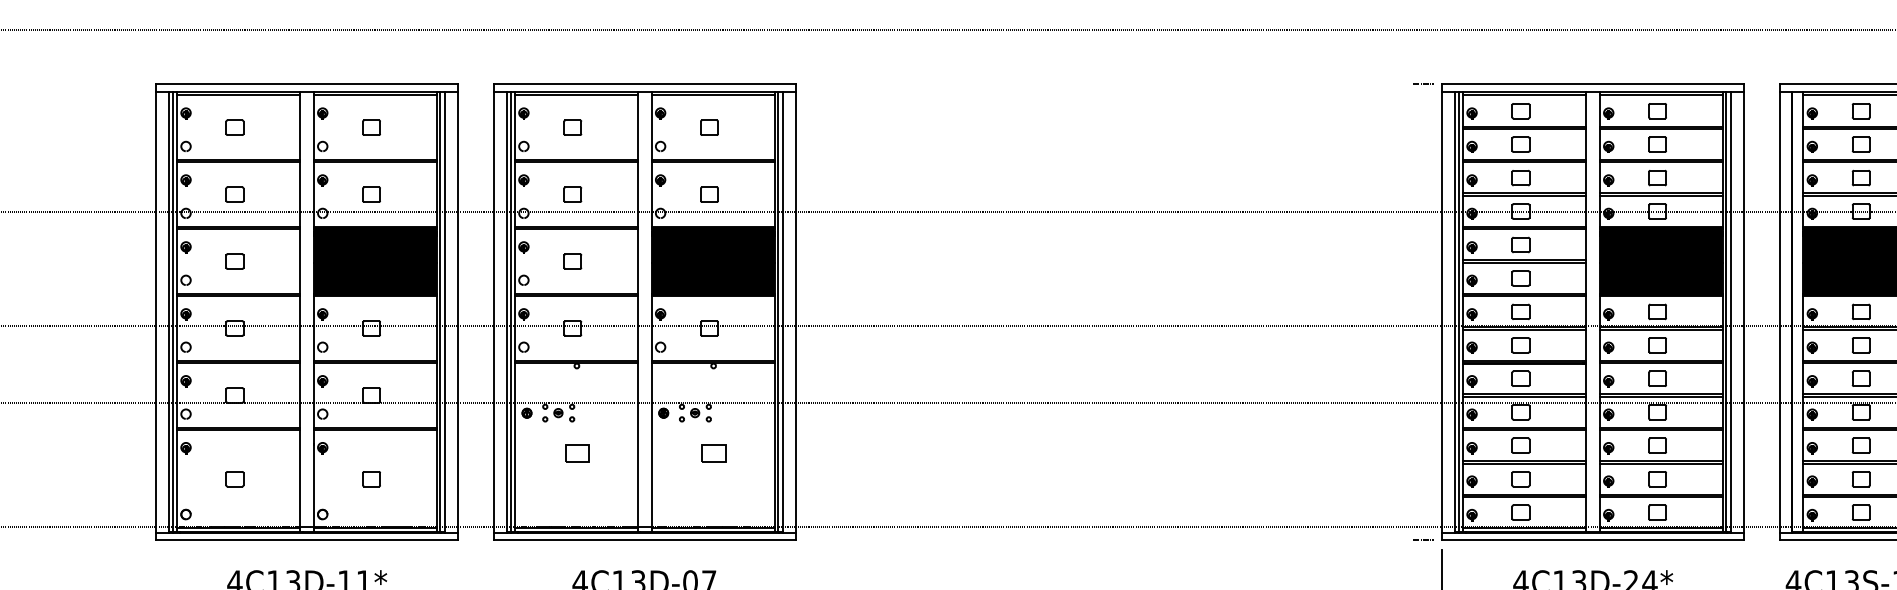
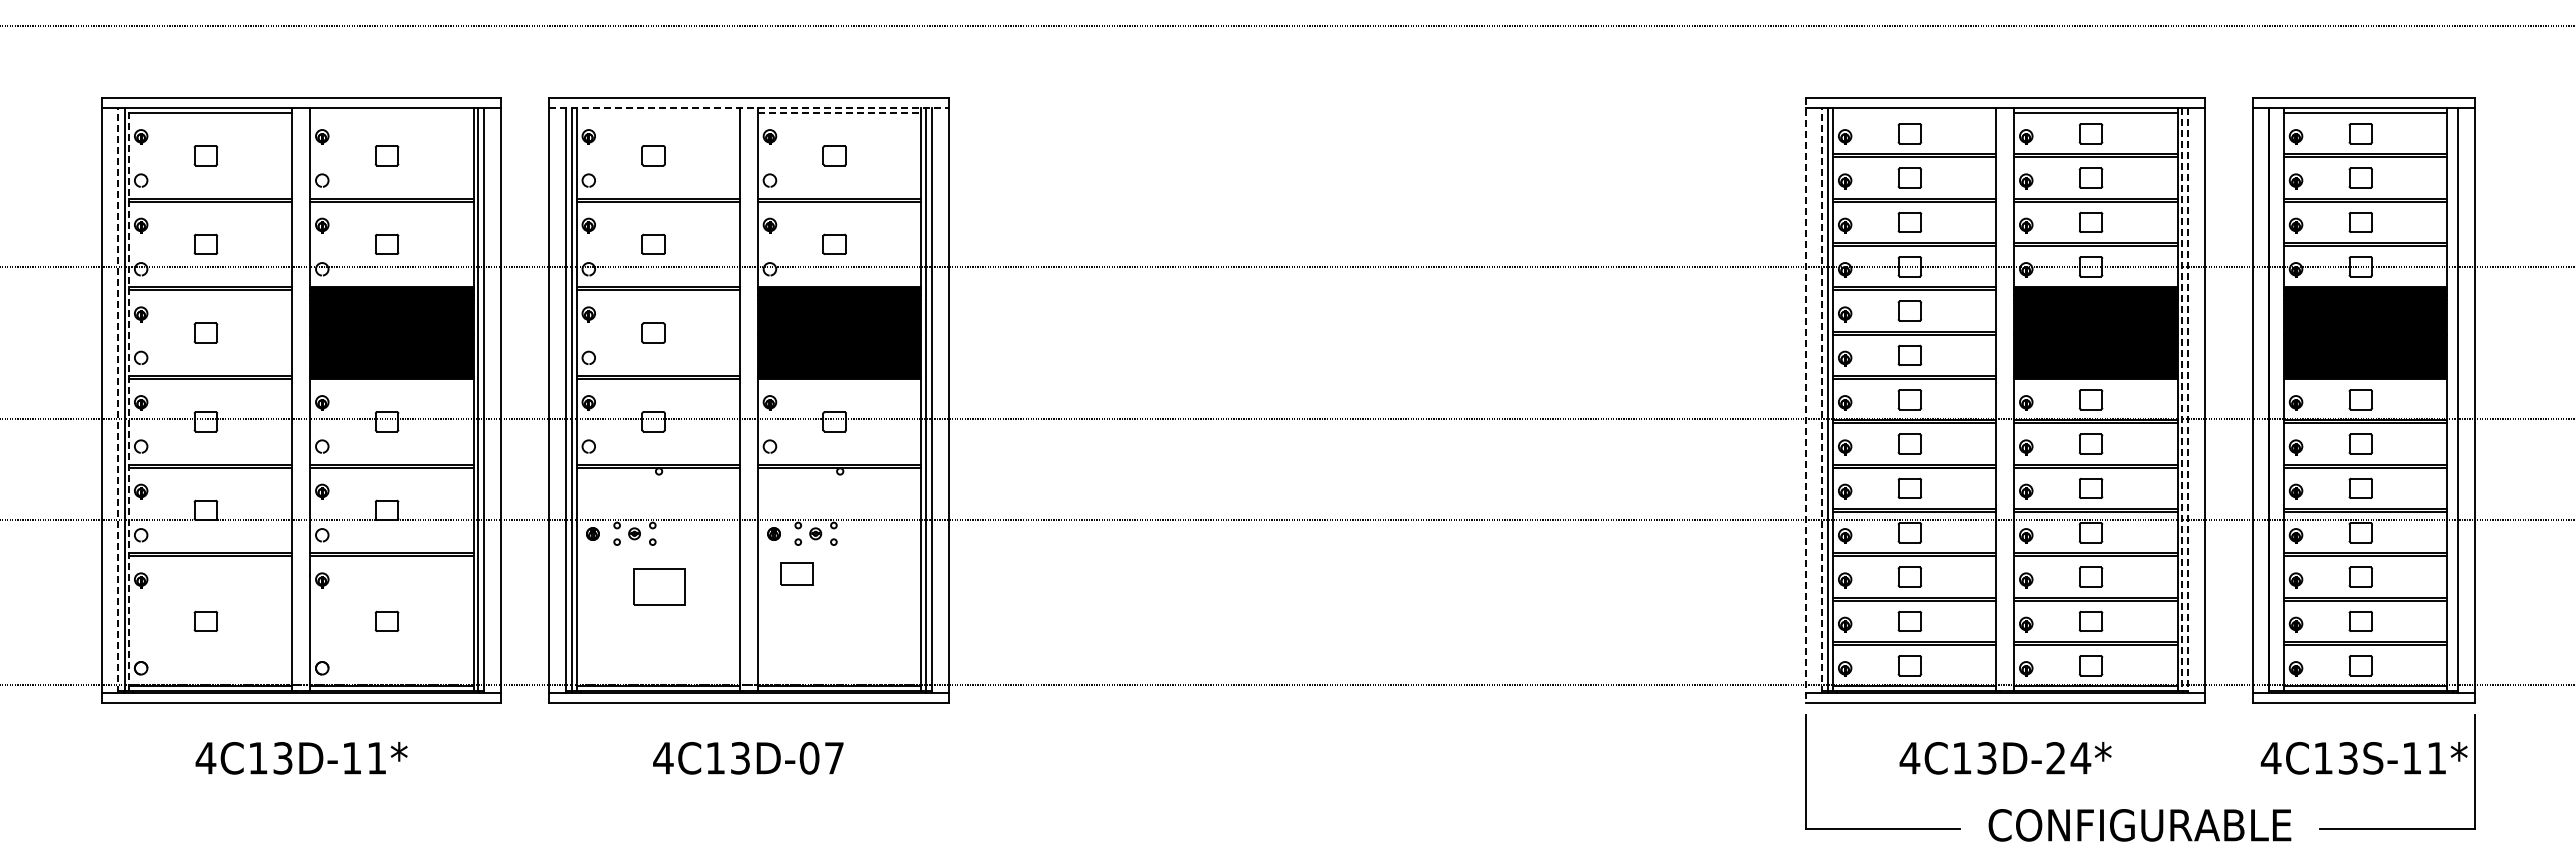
line: (1423, 83) -> (1780, 97), removed
line: (645, 91) -> (749, 107), solid -> dashed
line: (374, 95) -> (391, 113), removed
line: (576, 95) -> (658, 113), removed
line: (713, 95) -> (839, 113), solid -> dashed
line: (1524, 95) -> (1914, 113), removed
line: (177, 310) -> (129, 398), solid -> dashed
line: (168, 311) -> (118, 399), solid -> dashed
line: (1454, 311) -> (1822, 399), solid -> dashed
line: (1726, 311) -> (2182, 399), solid -> dashed
line: (1442, 312) -> (1805, 400), solid -> dashed
line: (1731, 312) -> (2188, 400), solid -> dashed
part: (577, 452) -> (659, 586), size x1.6
part: (713, 452) -> (796, 573), moved
line: (1423, 540) -> (1780, 702), removed

